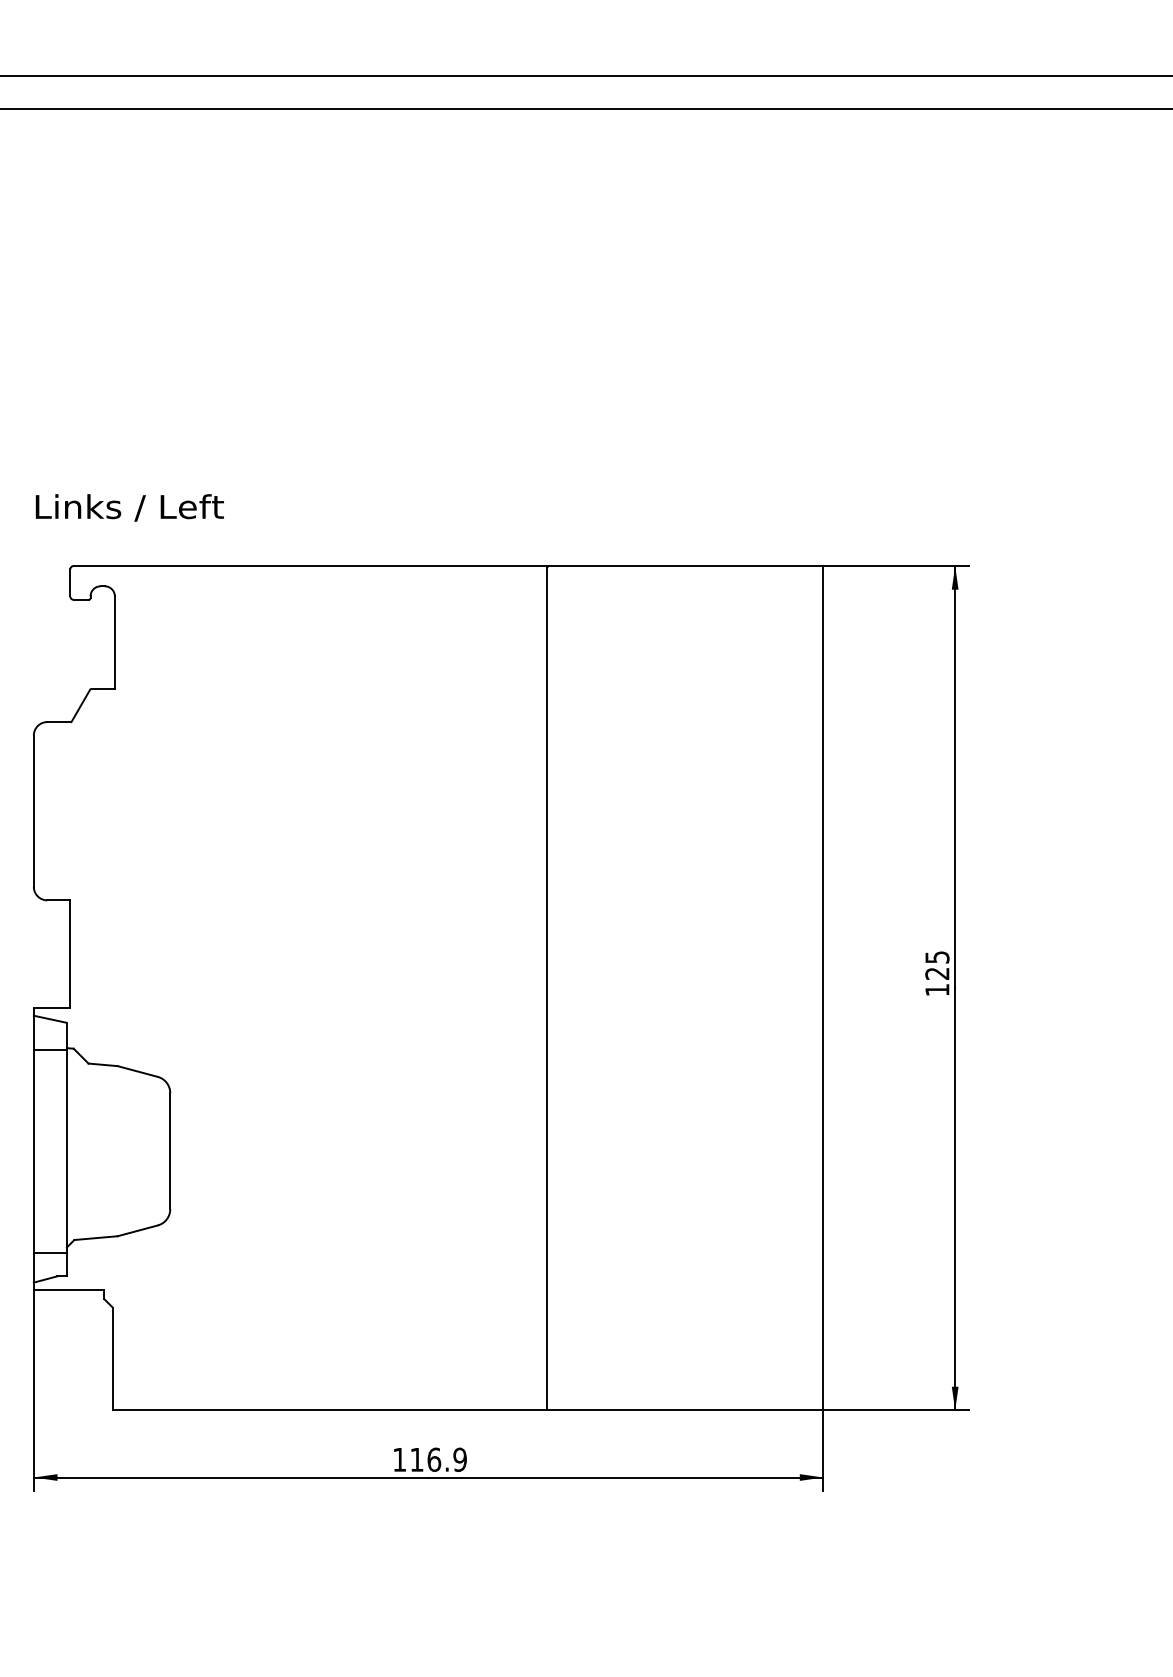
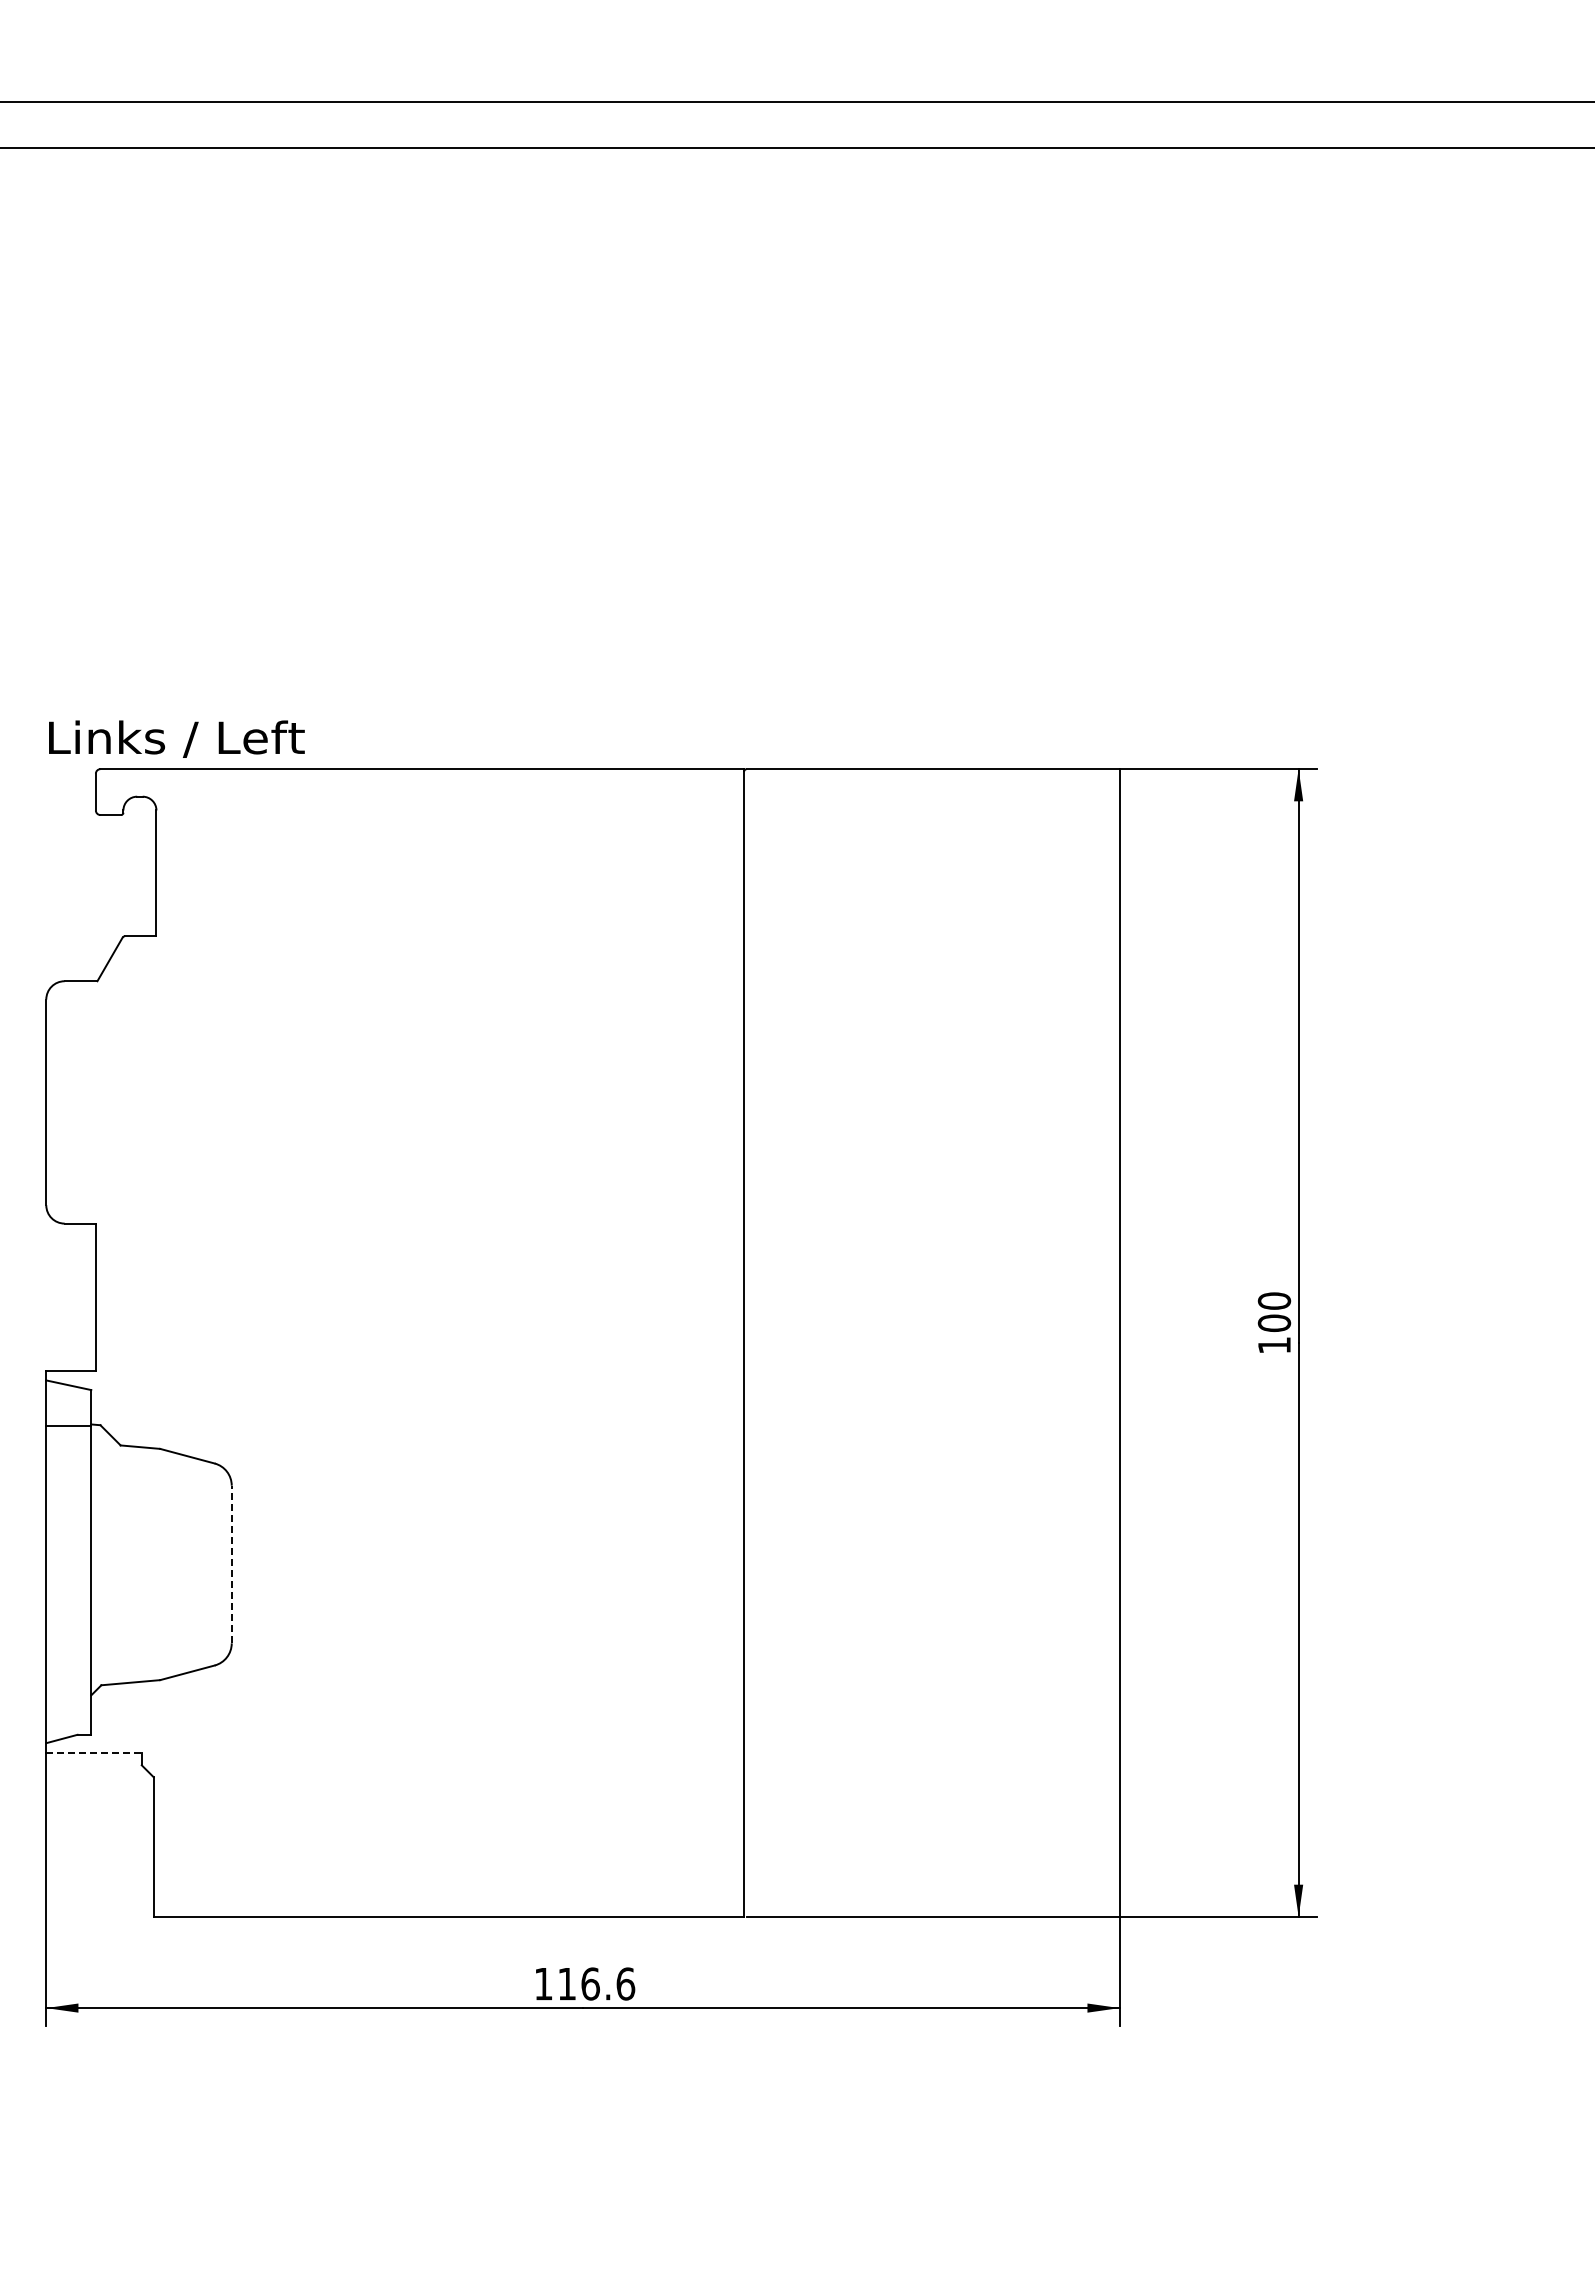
text: (129, 507) -> (176, 738), moved
text: (937, 965) -> (1274, 1311), 125 -> 100
line: (170, 1151) -> (231, 1564), solid -> dashed
line: (50, 1252) -> (68, 1702), removed
line: (69, 1290) -> (94, 1753), solid -> dashed
text: (459, 1459) -> (625, 1983), 116.9 -> 116.6

